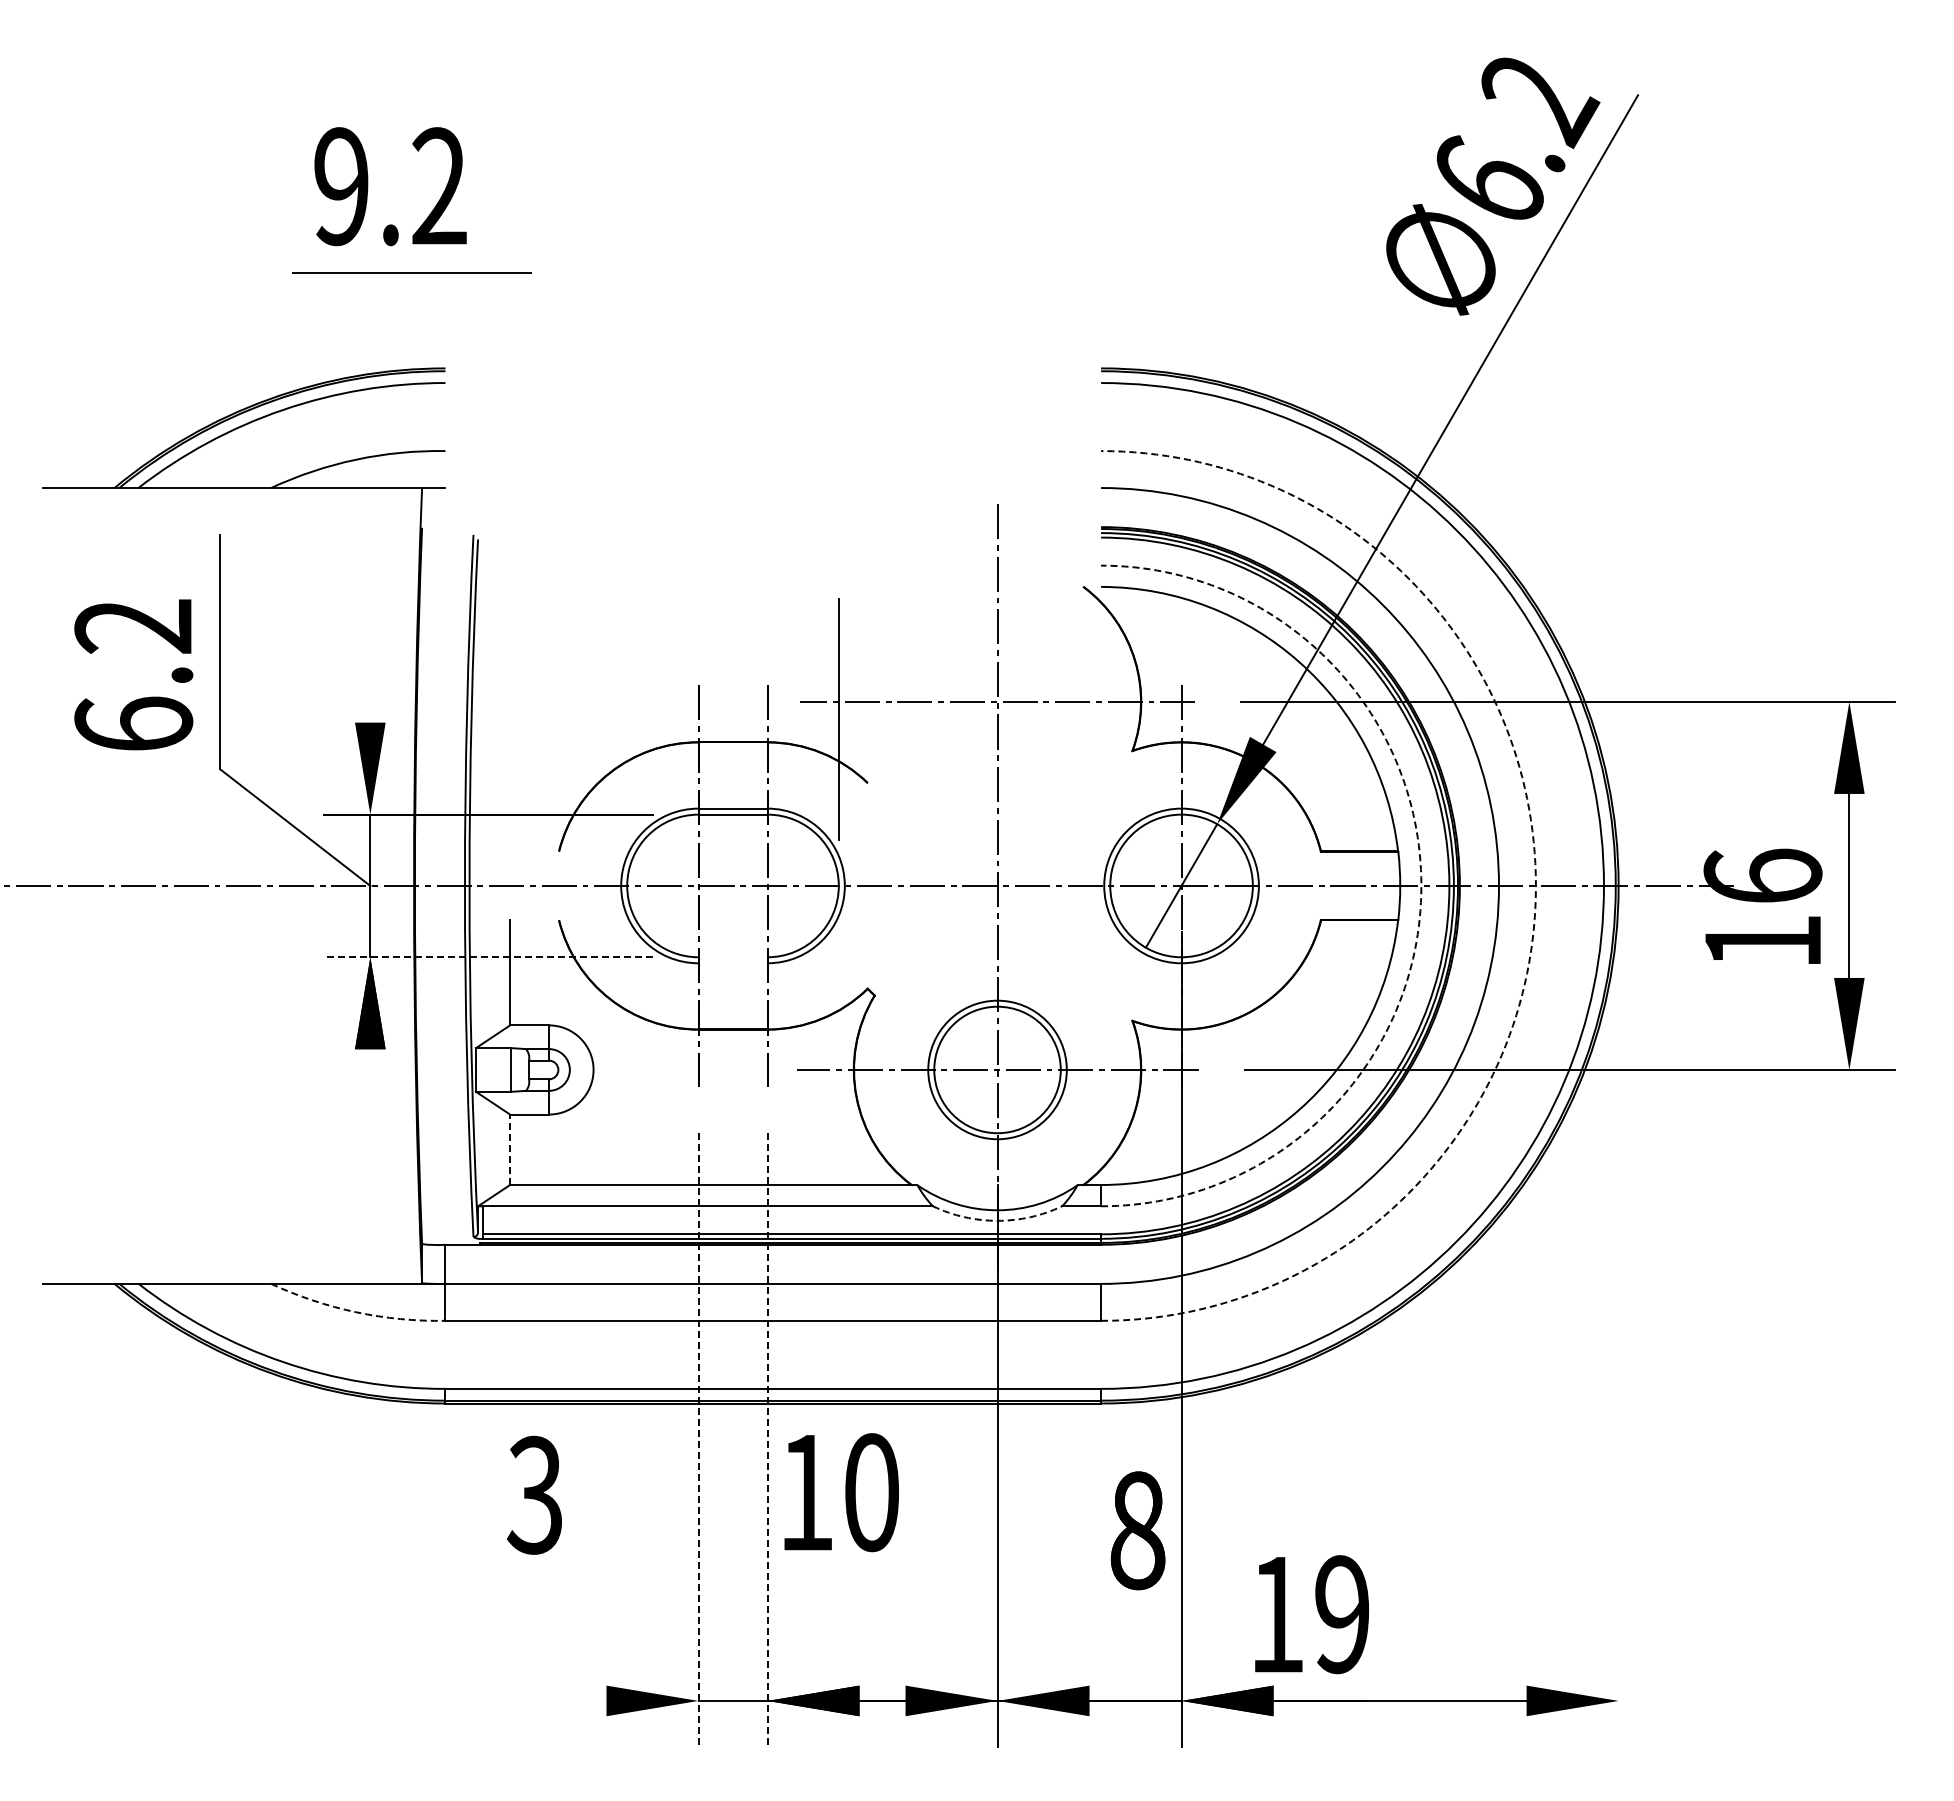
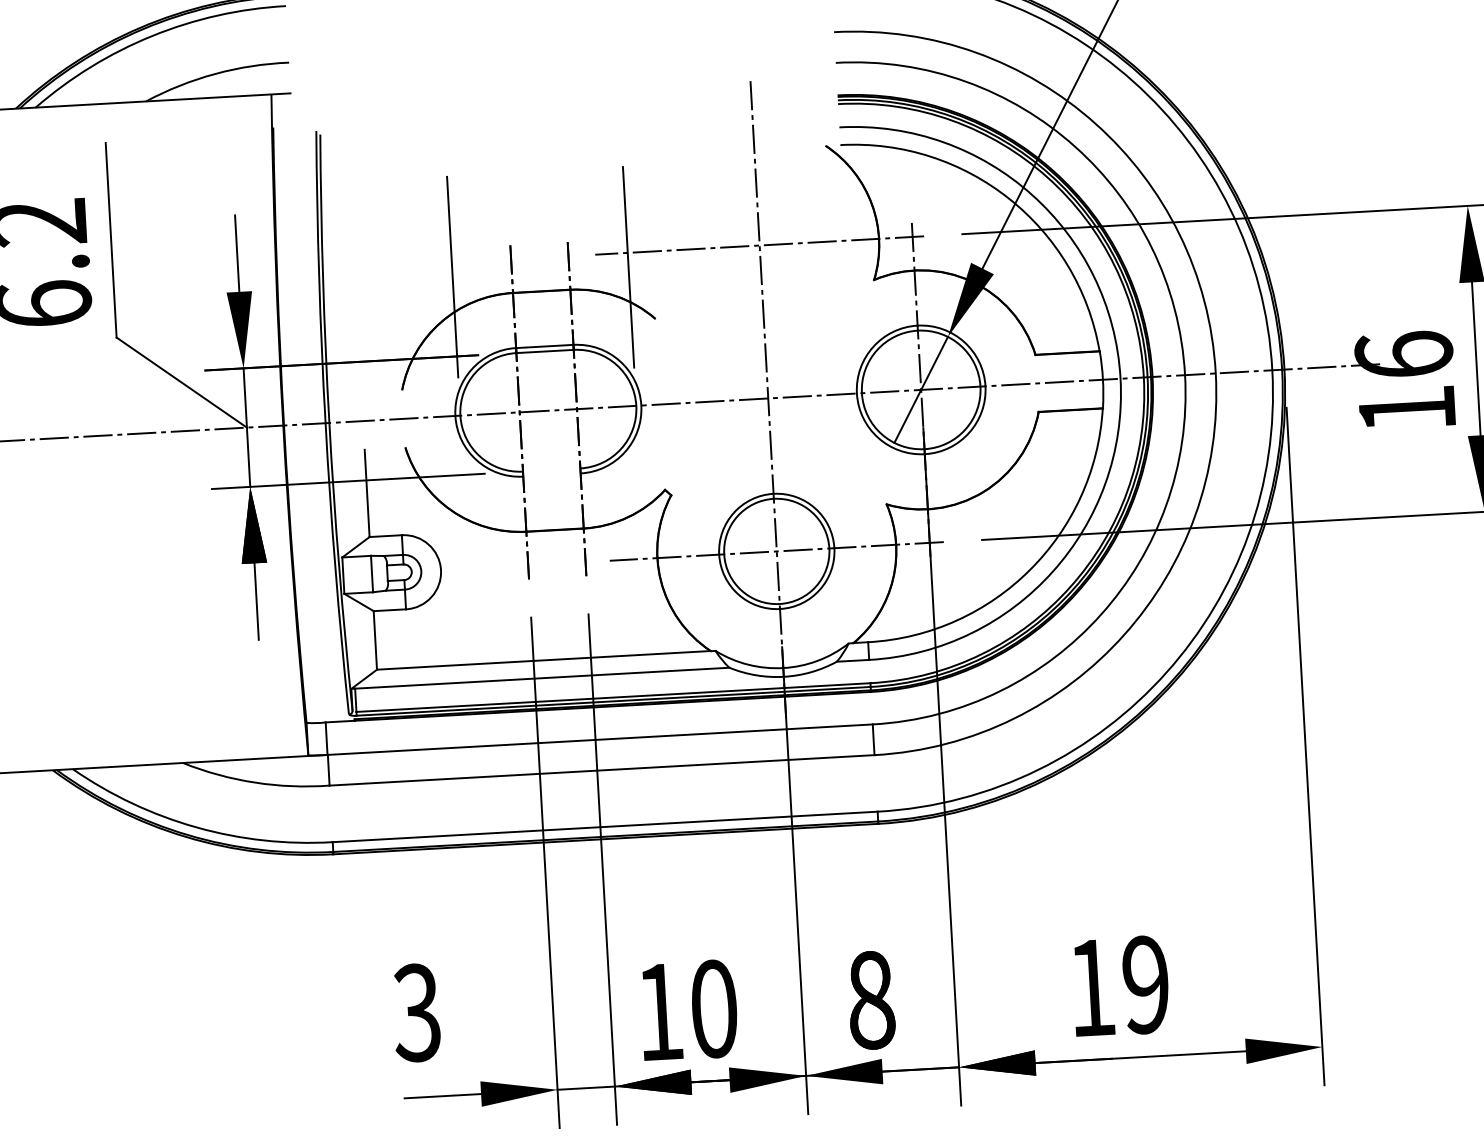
line: (370, 676) -> (237, 253), added
line: (627, 718) -> (452, 276), added
arc: (1421, 885) -> (1120, 378), dashed -> solid
arc: (1535, 885) -> (1215, 373), dashed -> solid
line: (487, 957) -> (347, 481), dashed -> solid
line: (370, 1095) -> (256, 601), added
line: (510, 1149) -> (375, 640), dashed -> solid
arc: (997, 1220) -> (783, 676), dashed -> solid
arc: (356, 1312) -> (255, 782), dashed -> solid
line: (1618, 1338) -> (1305, 745), added
line: (698, 1440) -> (545, 873), dashed -> solid
line: (767, 1440) -> (602, 870), dashed -> solid
text: (841, 1492) -> (689, 1010), moved
text: (534, 1494) -> (416, 1012), moved
text: (1137, 1530) -> (871, 1000), moved
text: (1311, 1614) -> (1120, 986), moved
line: (560, 1700) -> (442, 1095), added

